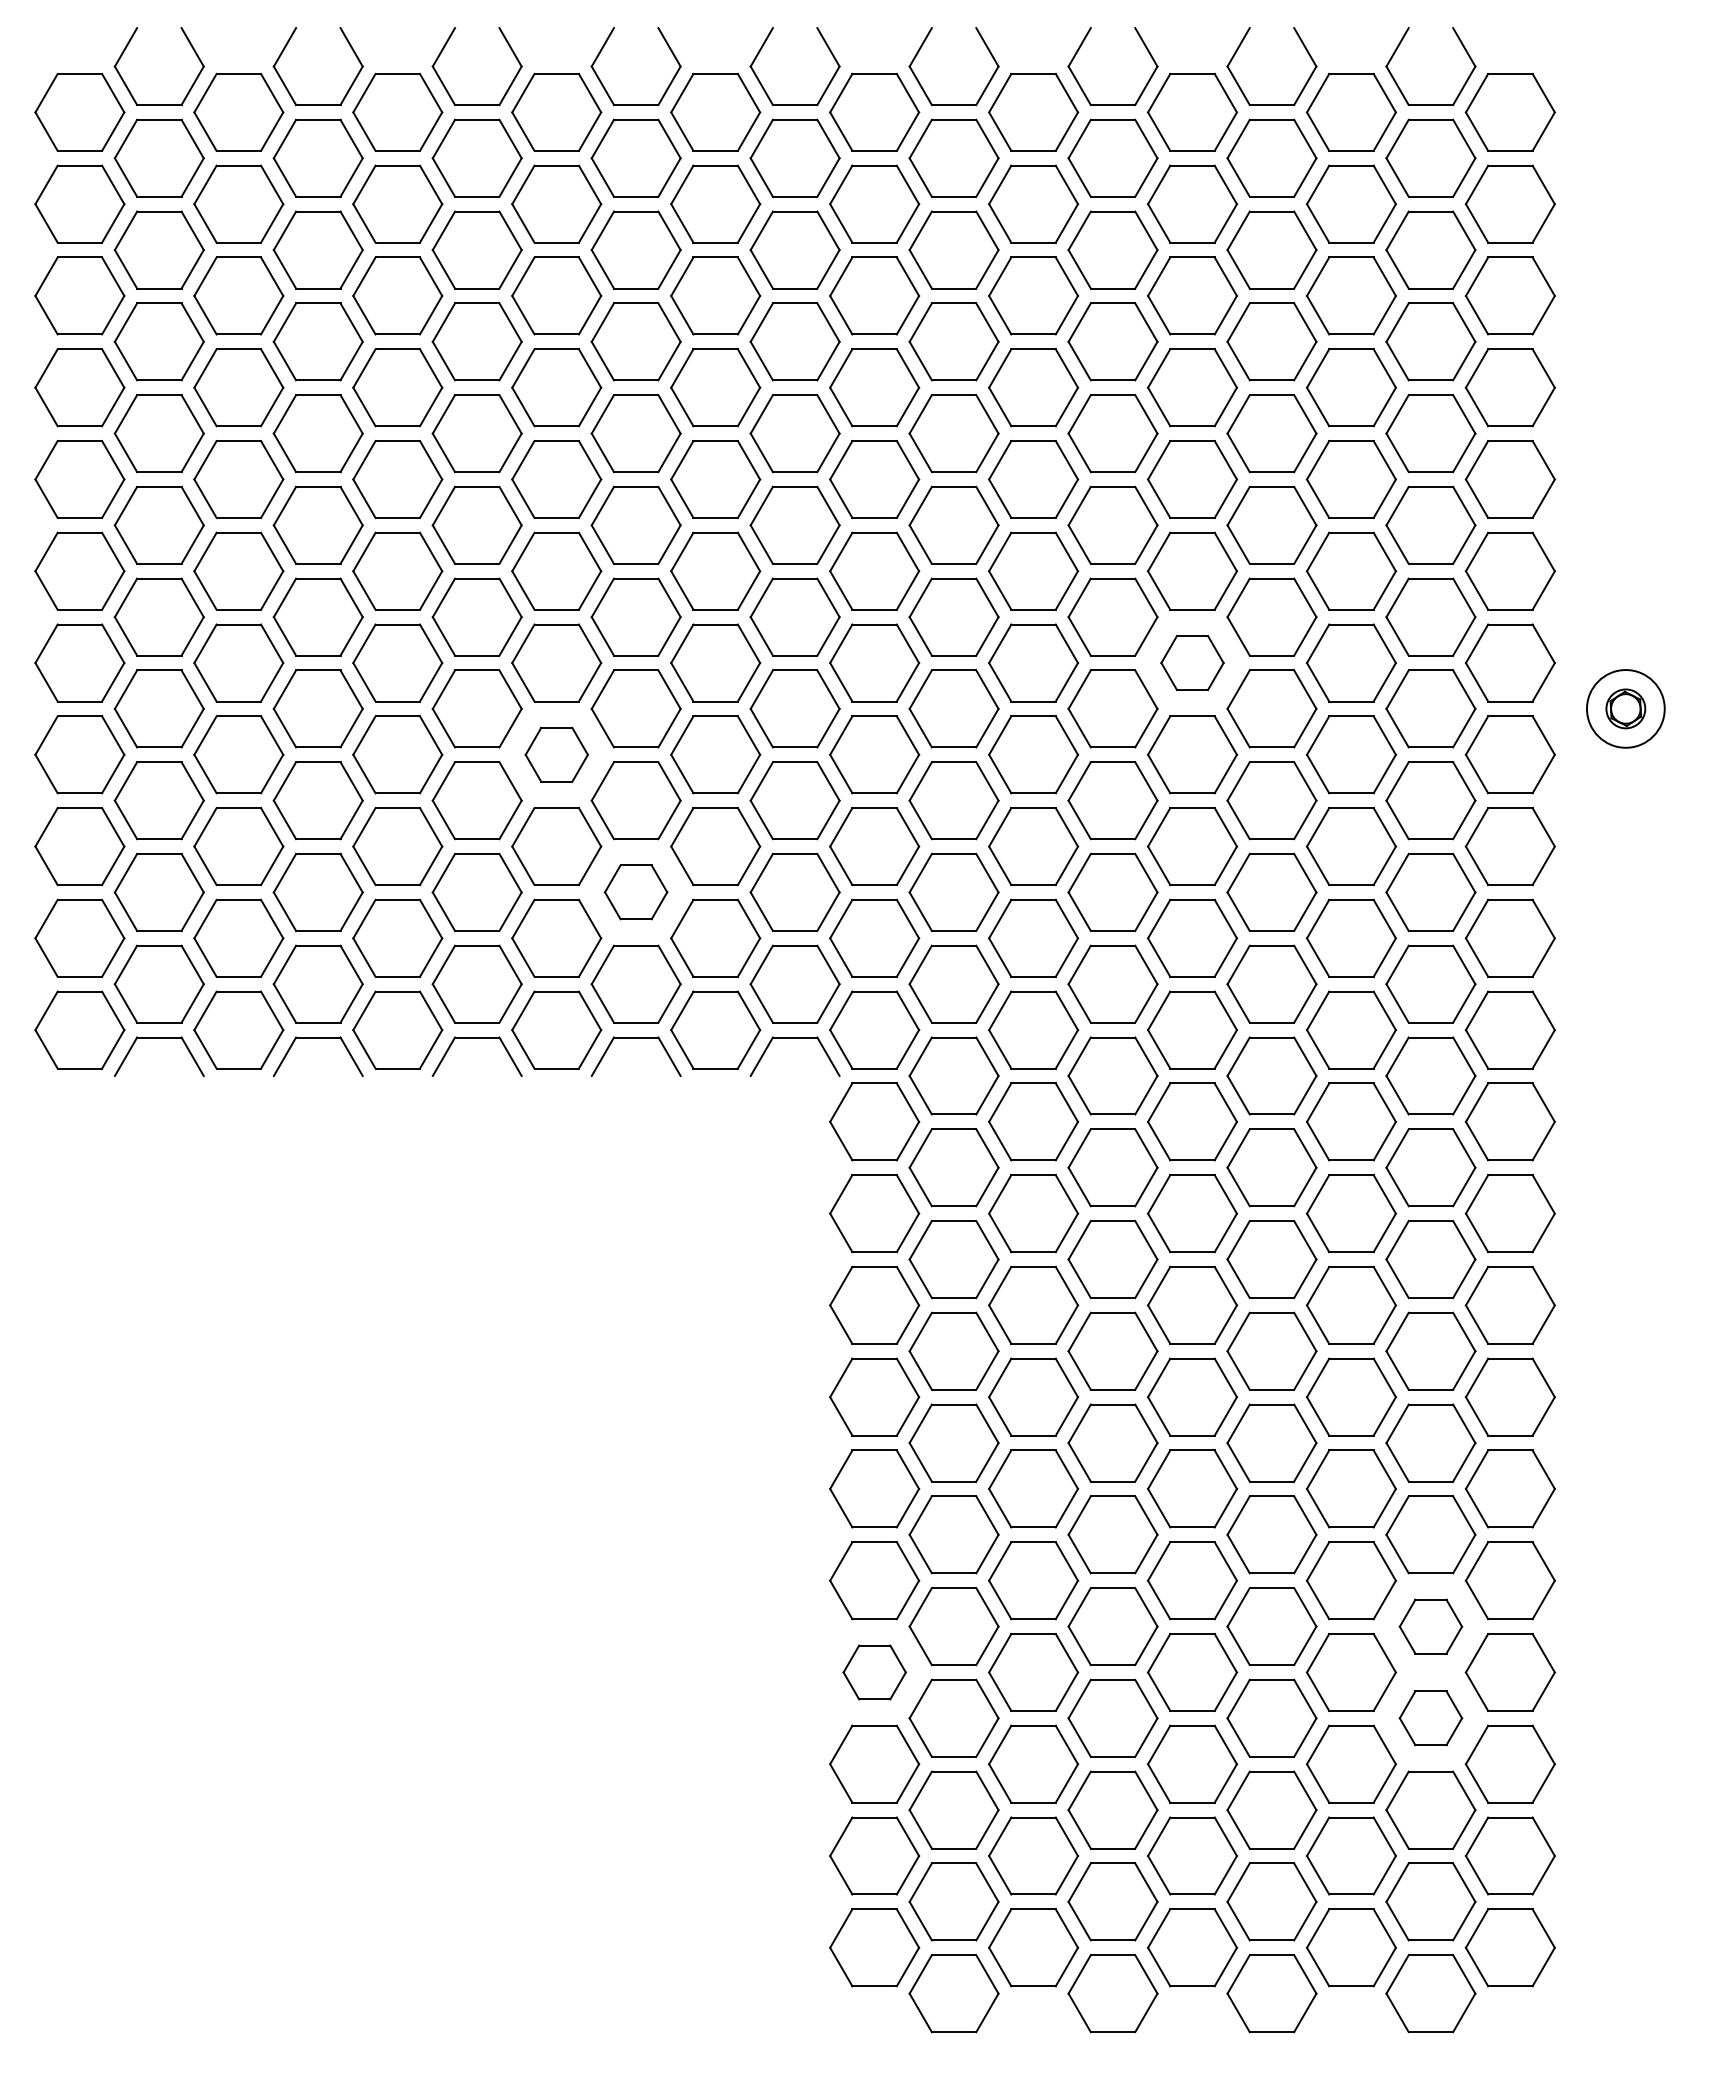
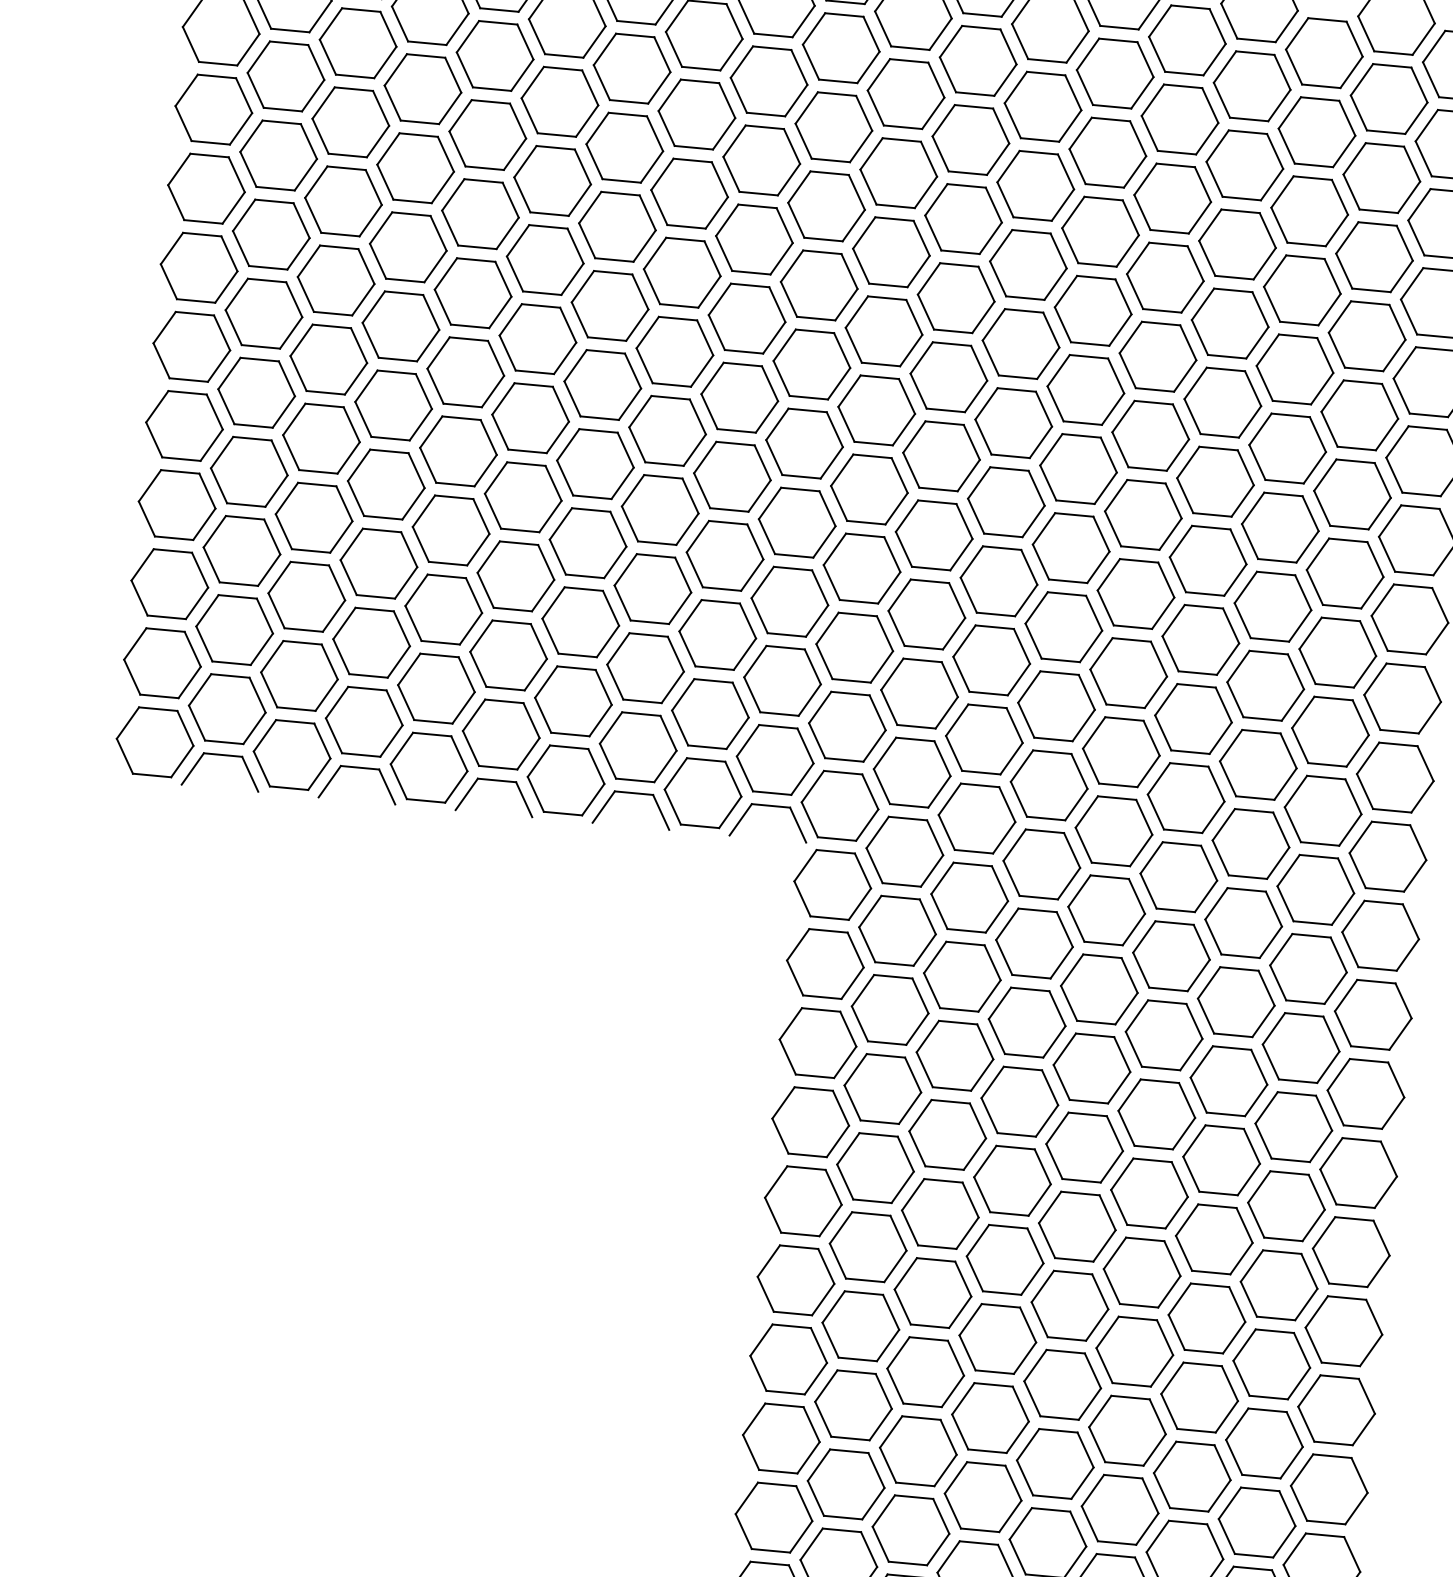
part: (1192, 662) -> (1143, 514), size x1.43
part: (556, 754) -> (587, 542), size x1.43
part: (635, 891) -> (645, 667), size x1.43
part: (1430, 1626) -> (1271, 1364), size x1.43
part: (874, 1672) -> (788, 1359), size x1.43
part: (1430, 1717) -> (1264, 1442), size x1.43

